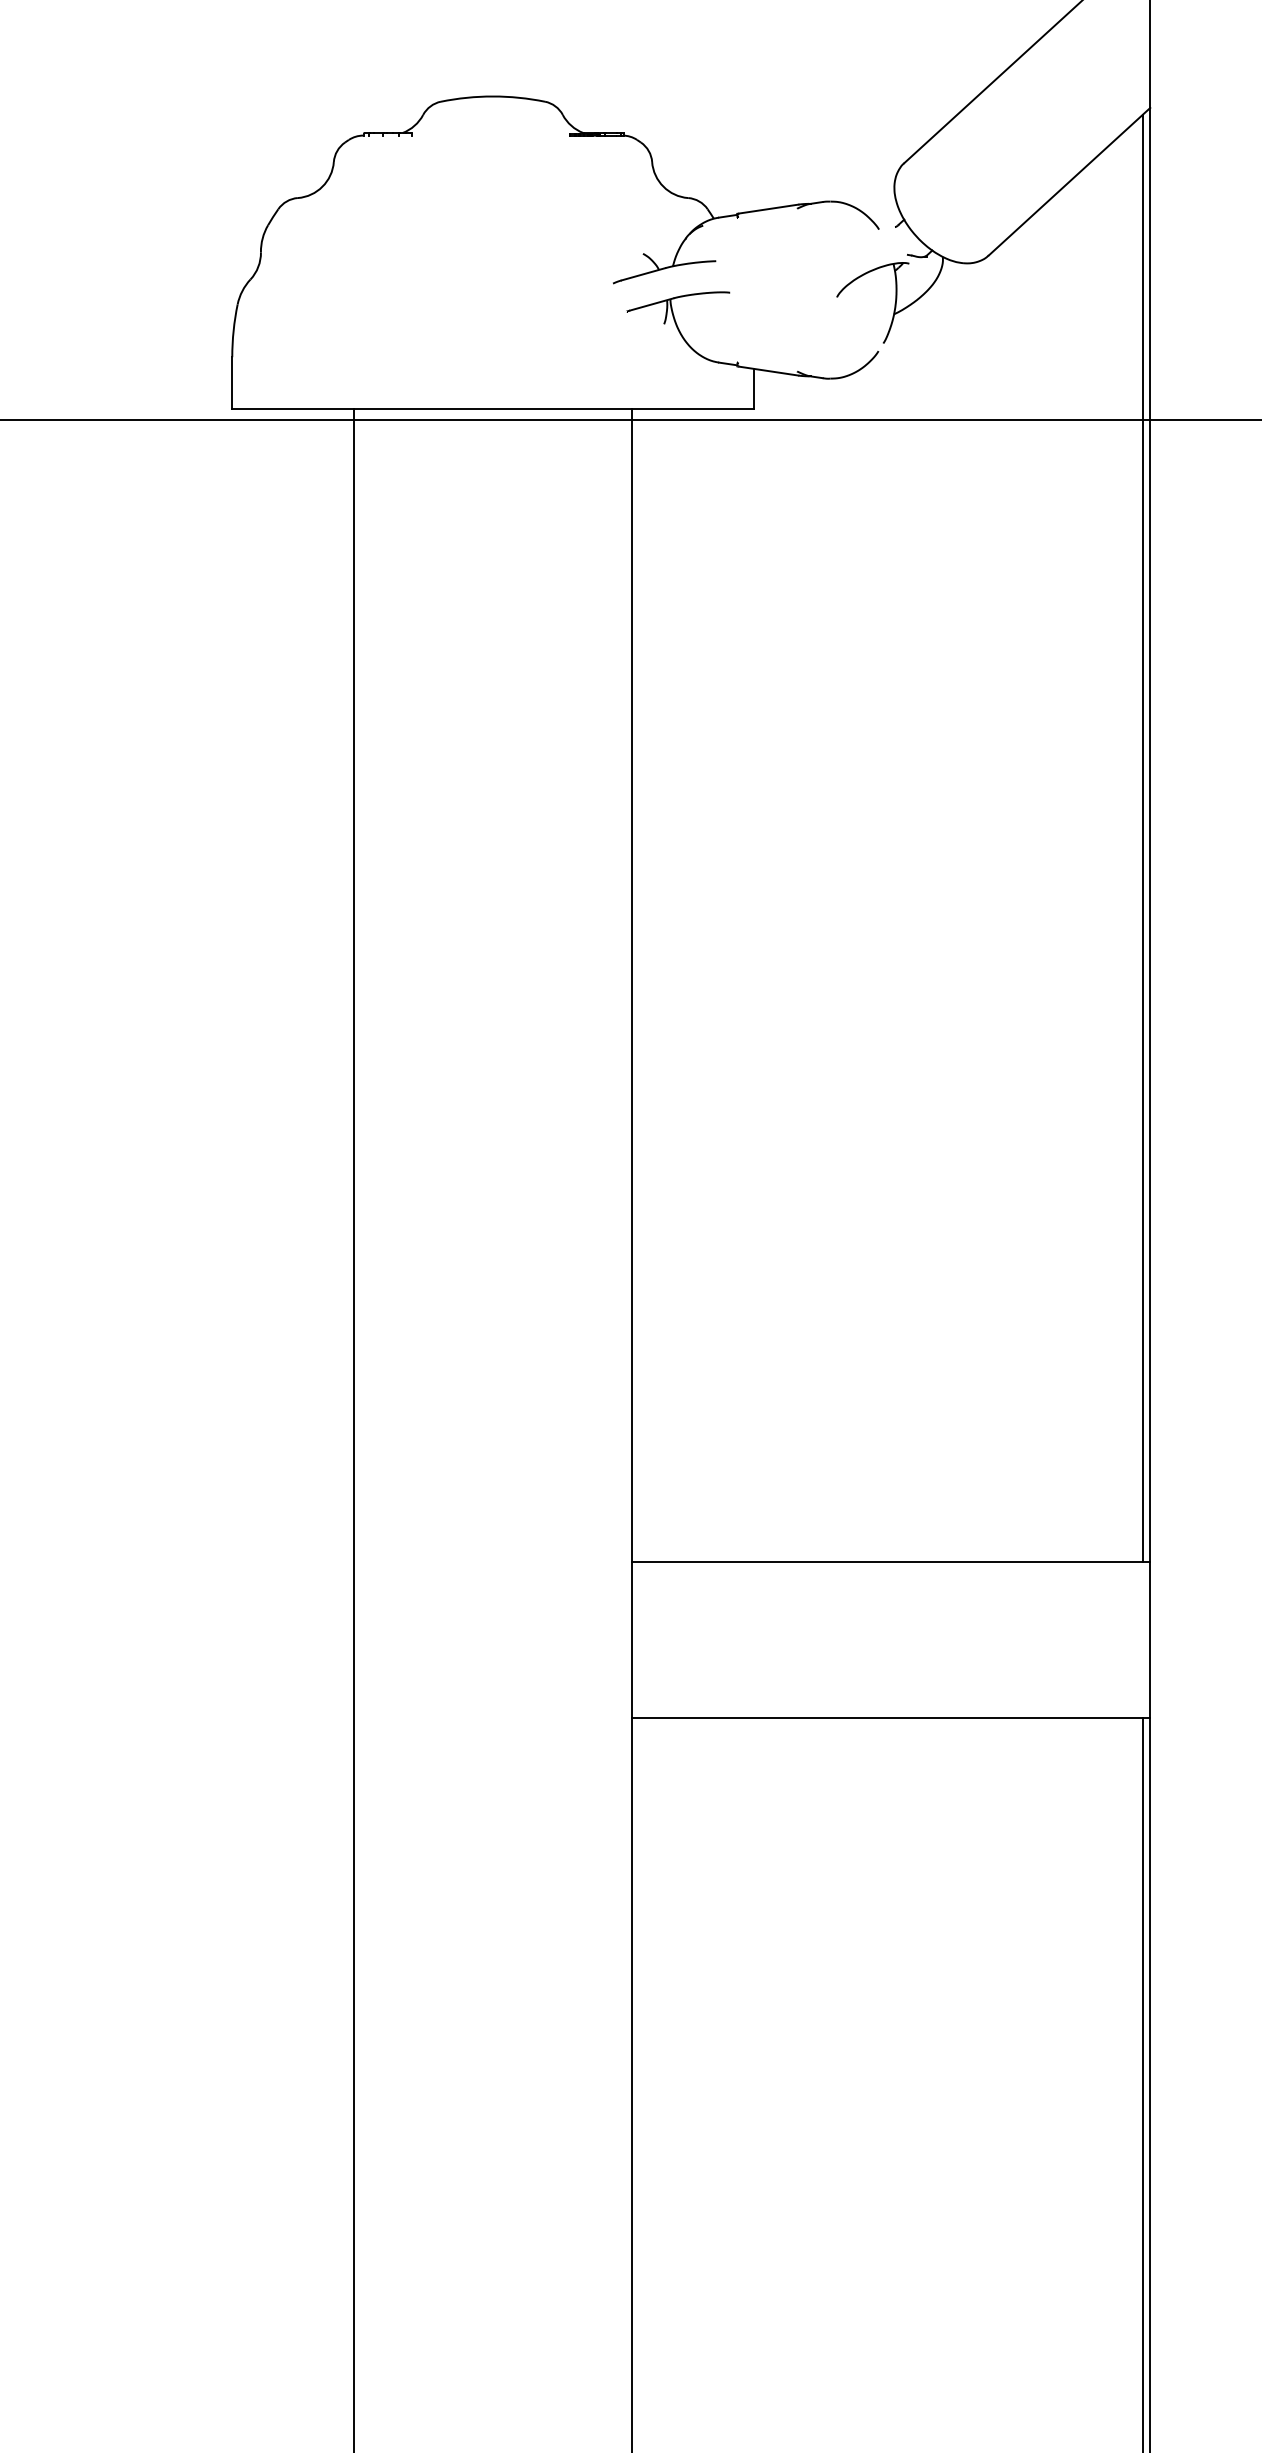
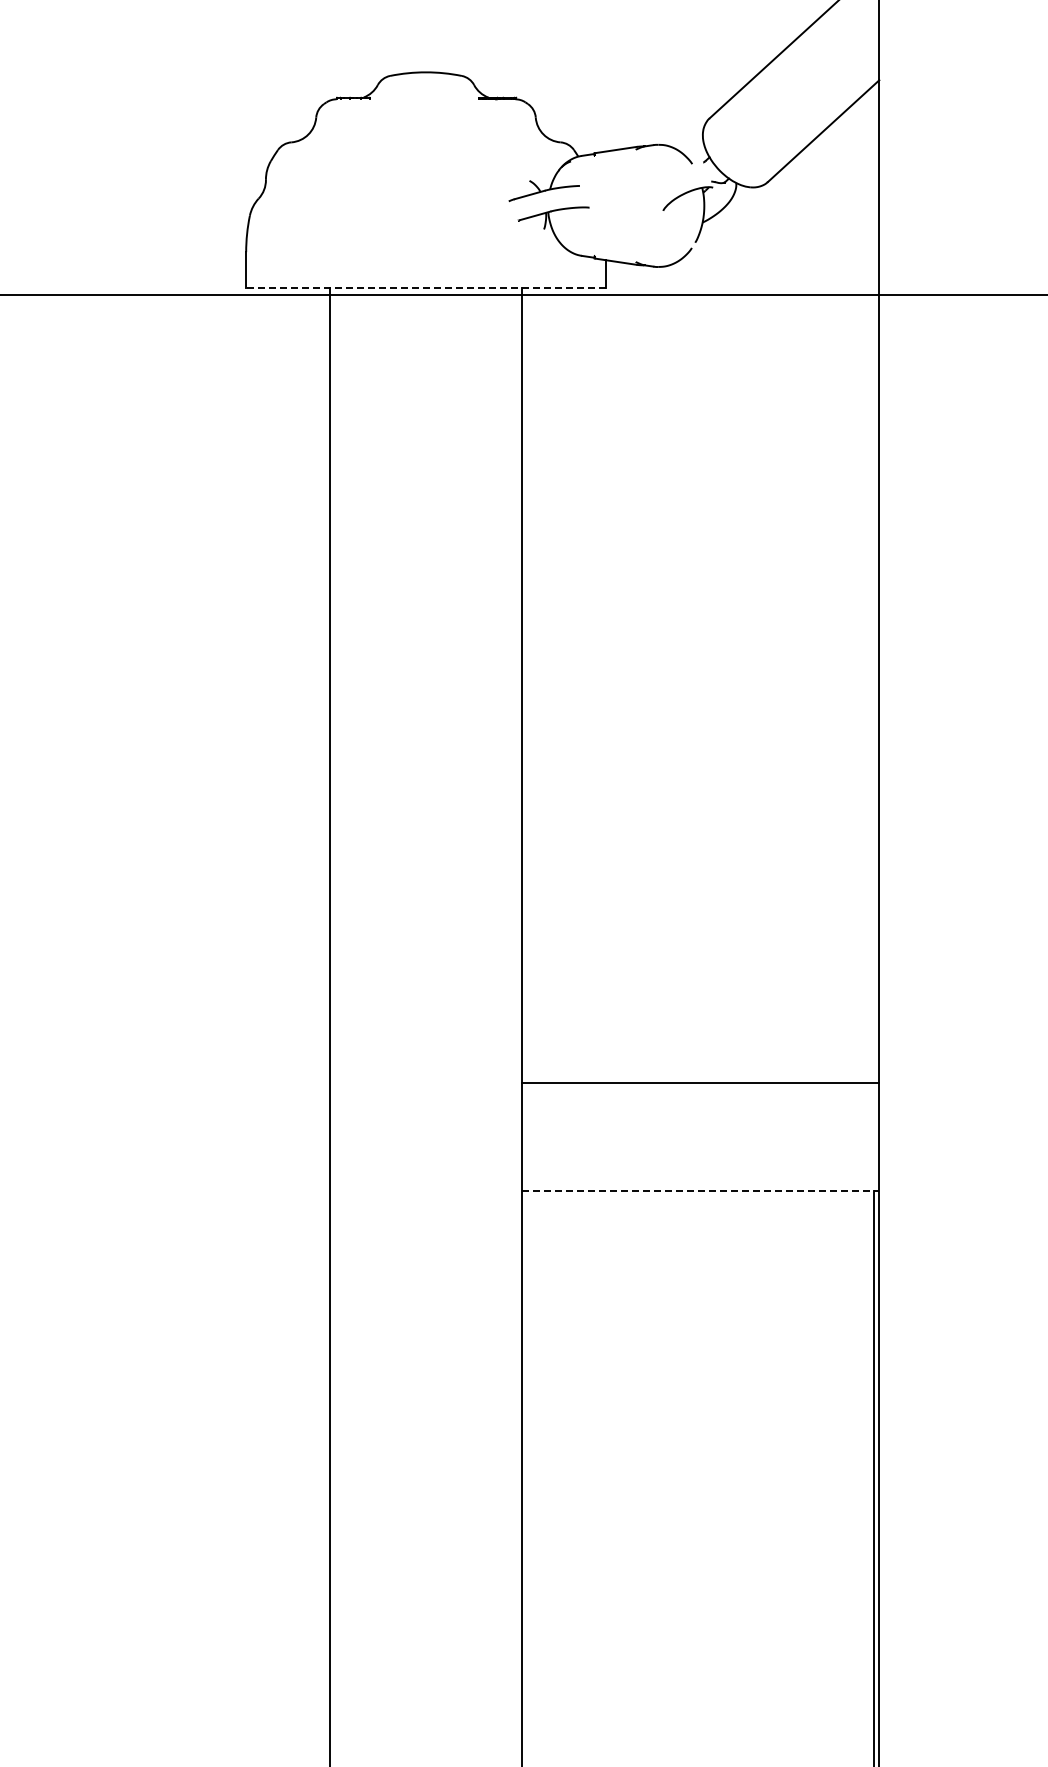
line: (493, 409) -> (426, 288), solid -> dashed
line: (1143, 837) -> (874, 583), removed
line: (890, 1717) -> (700, 1190), solid -> dashed

